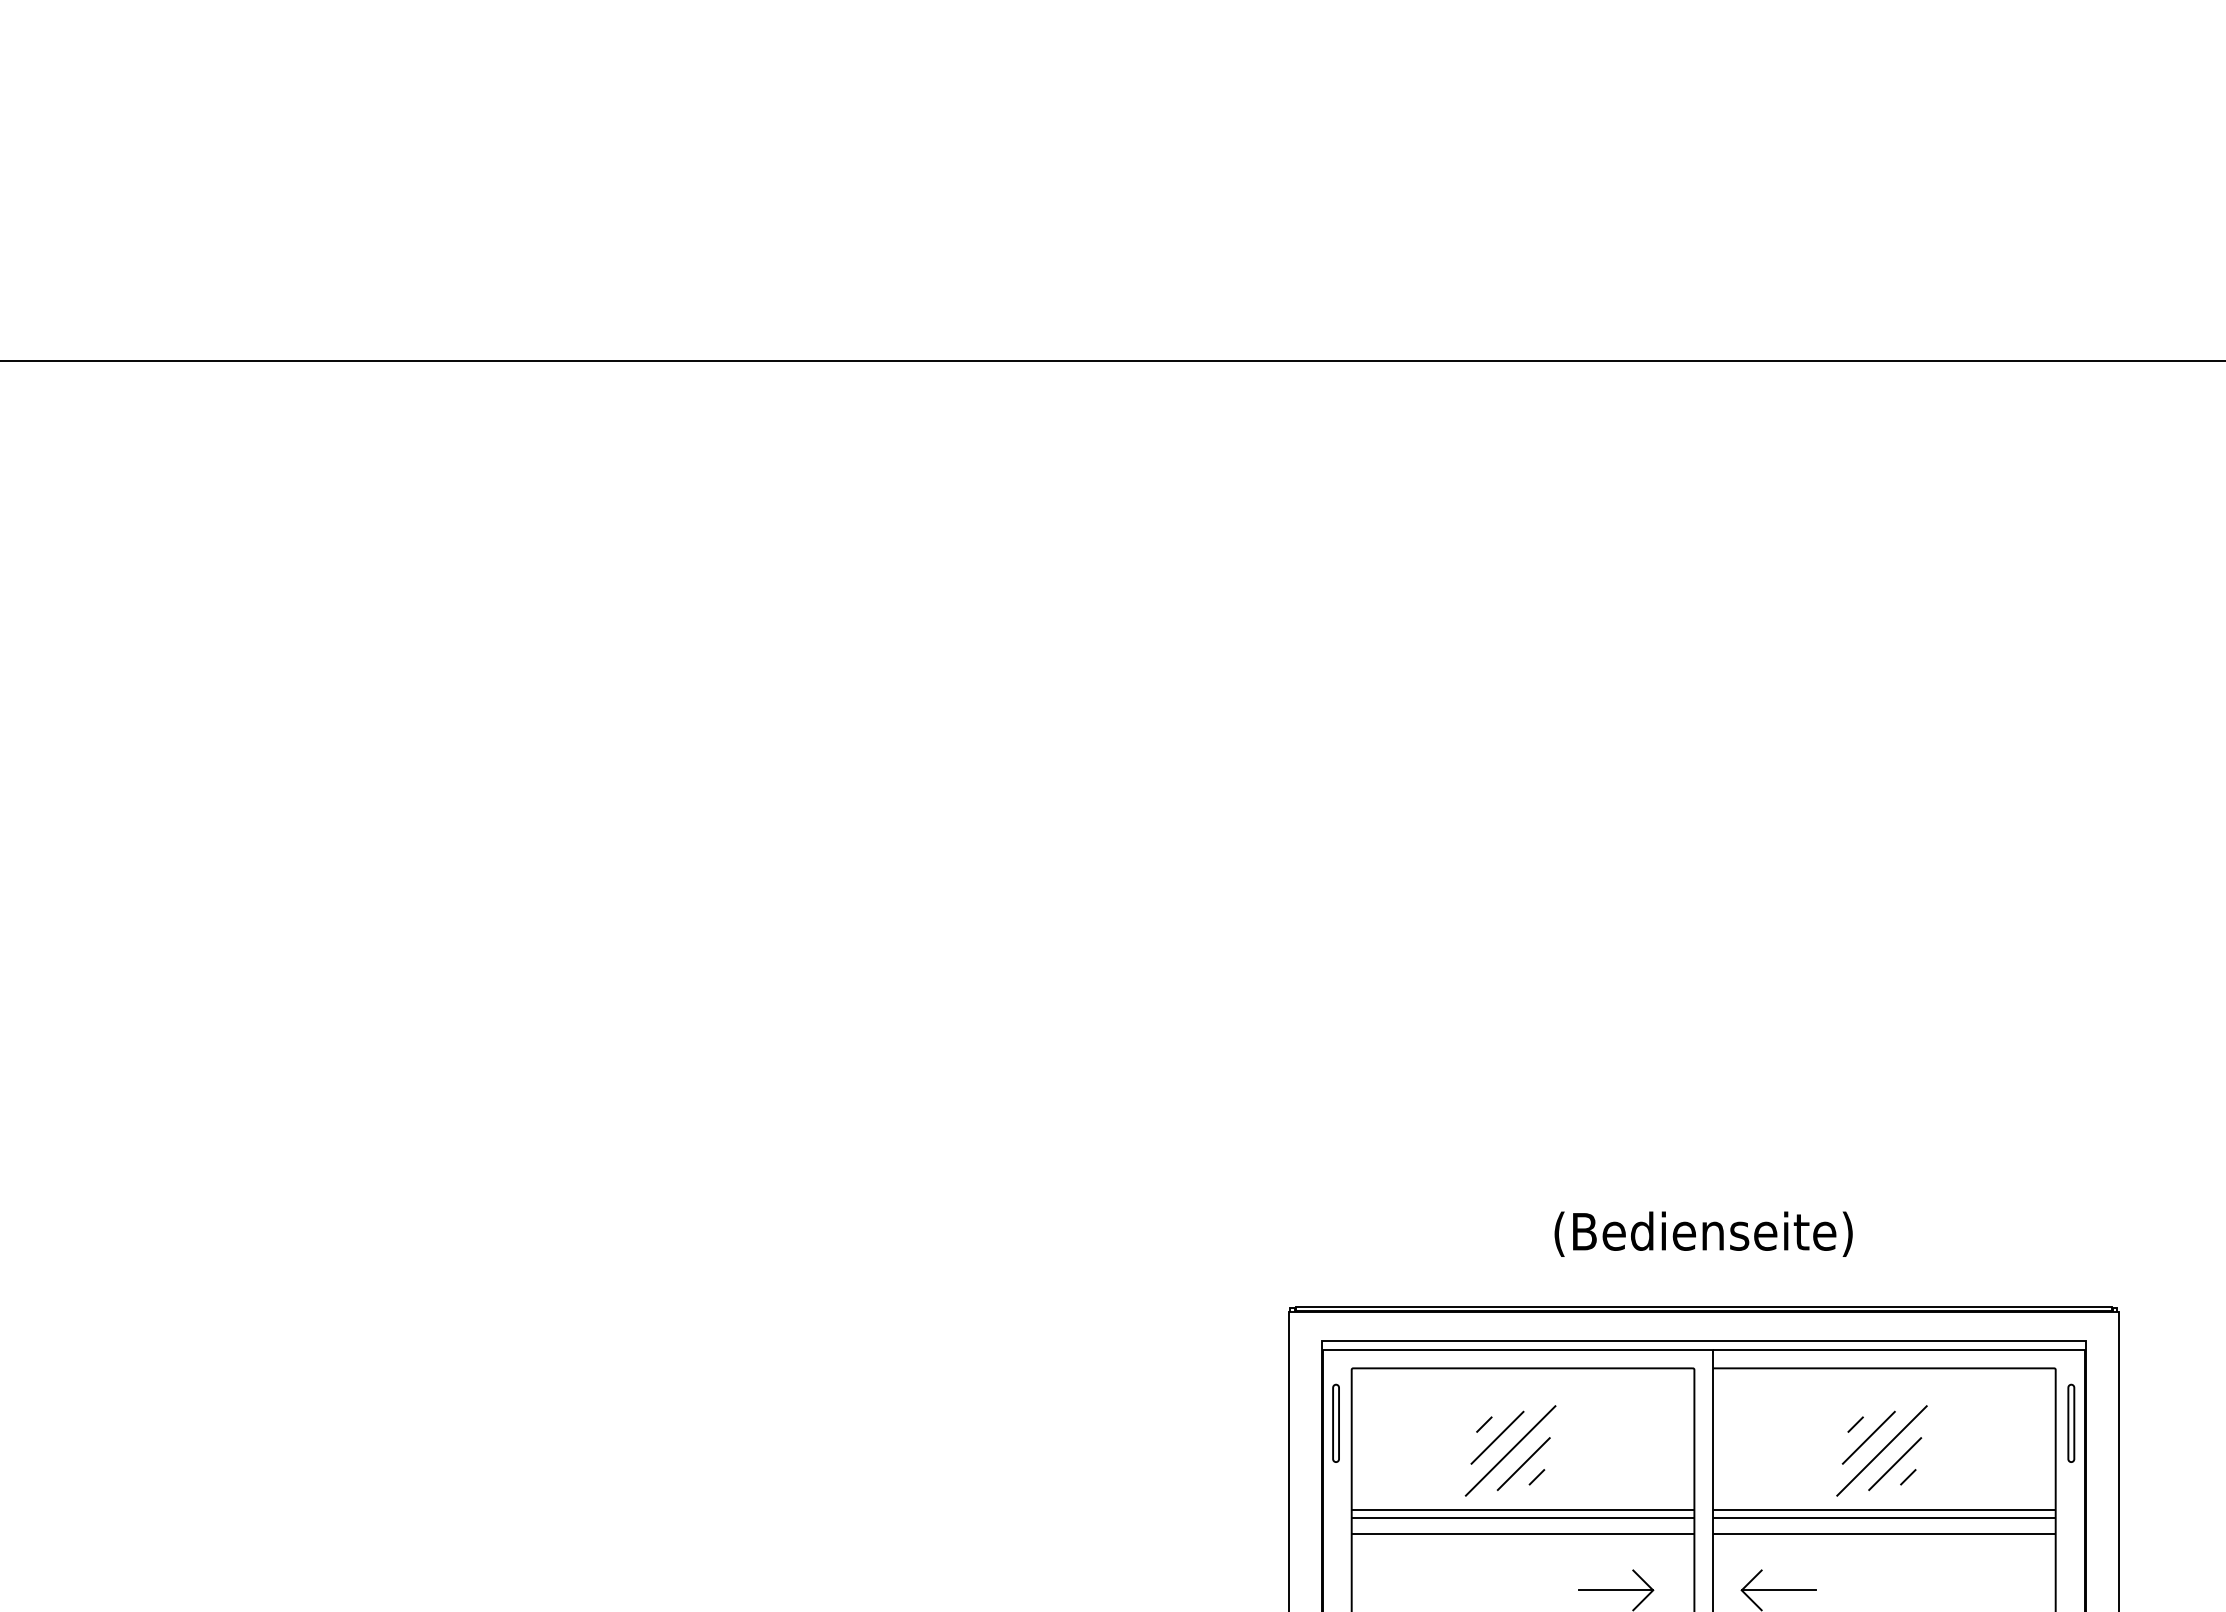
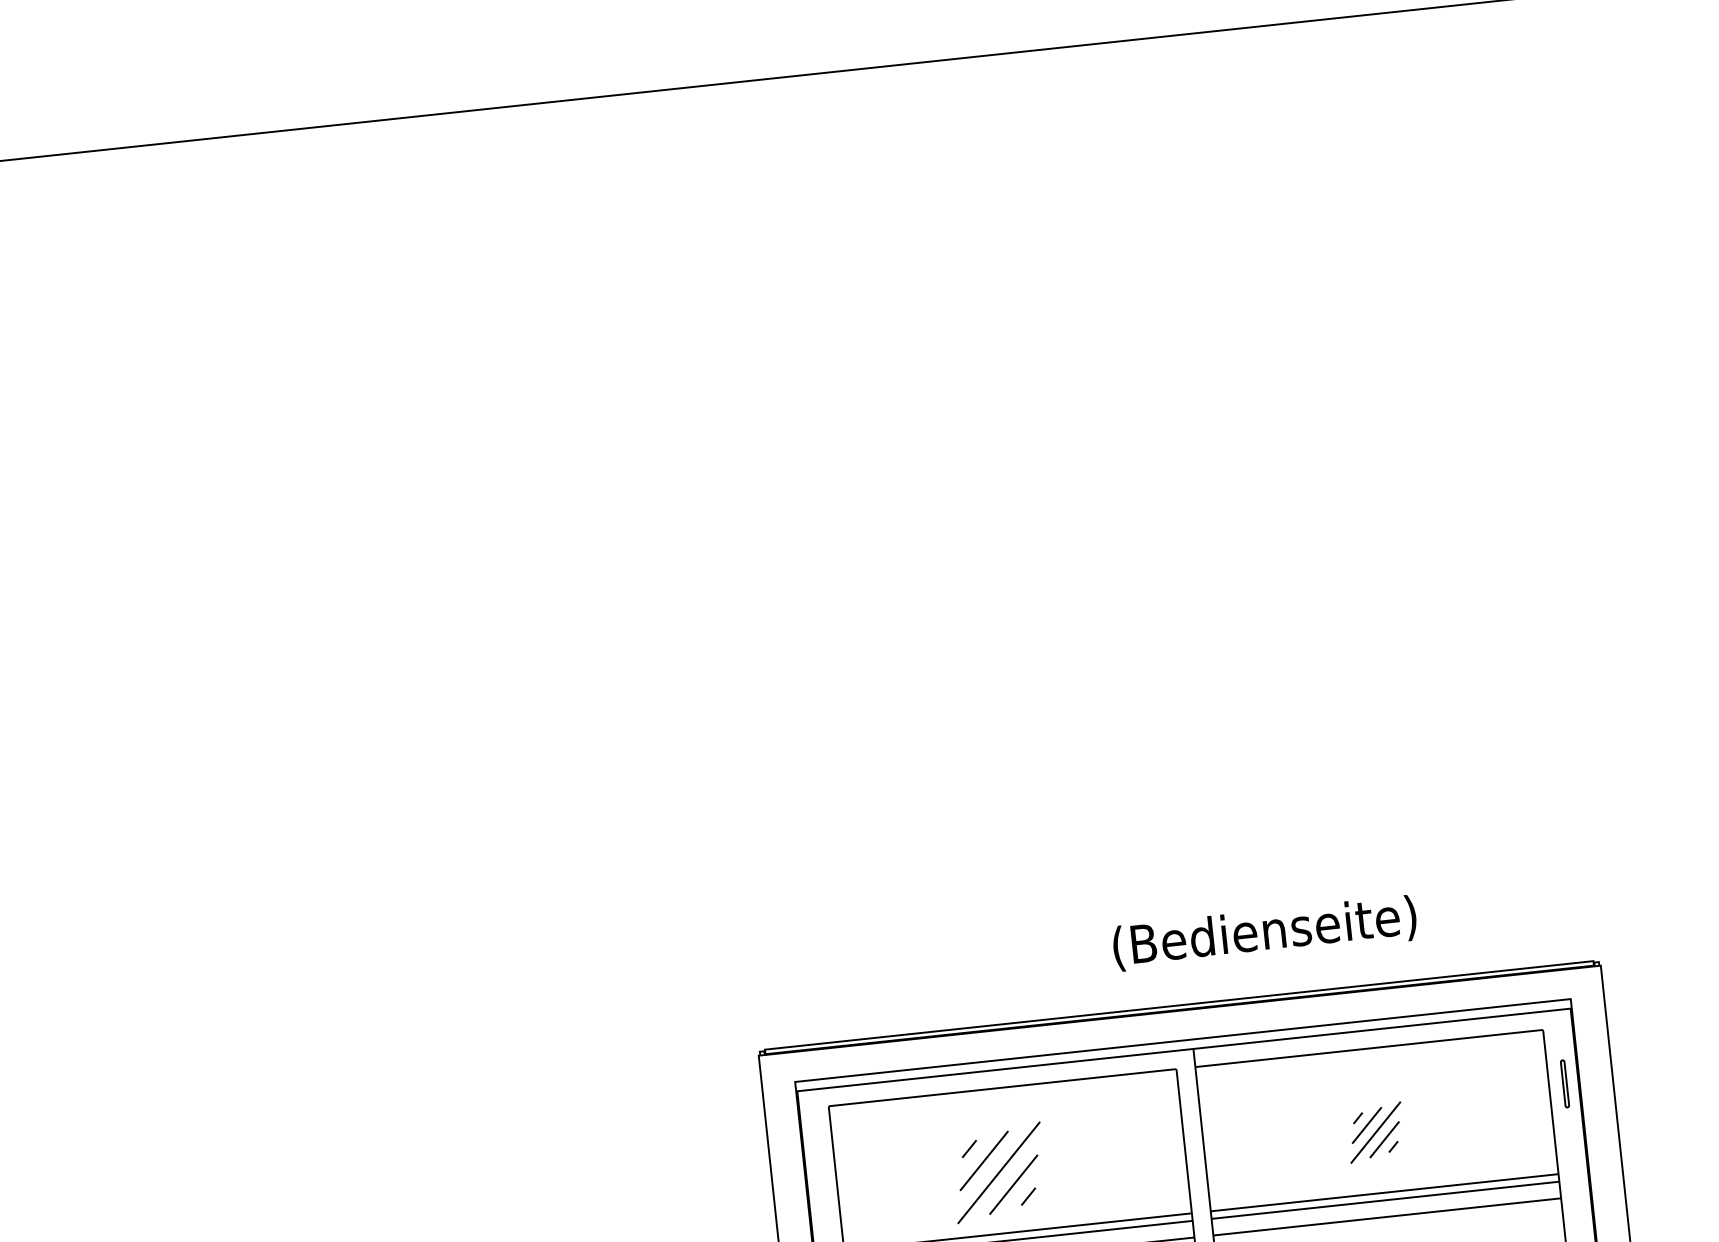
text: (1703, 1233) -> (1264, 932), moved
part: (1335, 1422) -> (818, 1162), removed
part: (2071, 1422) -> (1565, 1083), size x0.6
part: (1881, 1450) -> (1375, 1132), size x0.6

